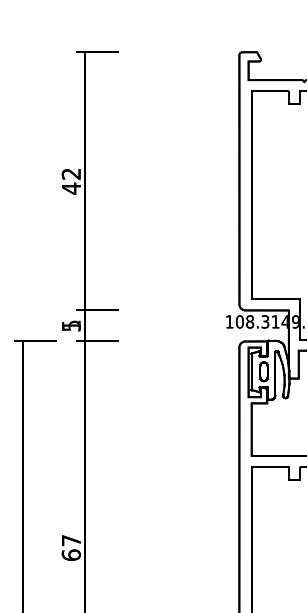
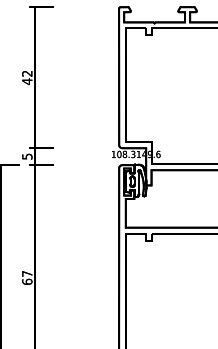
text: (71, 325) -> (27, 156), 1 -> 5

